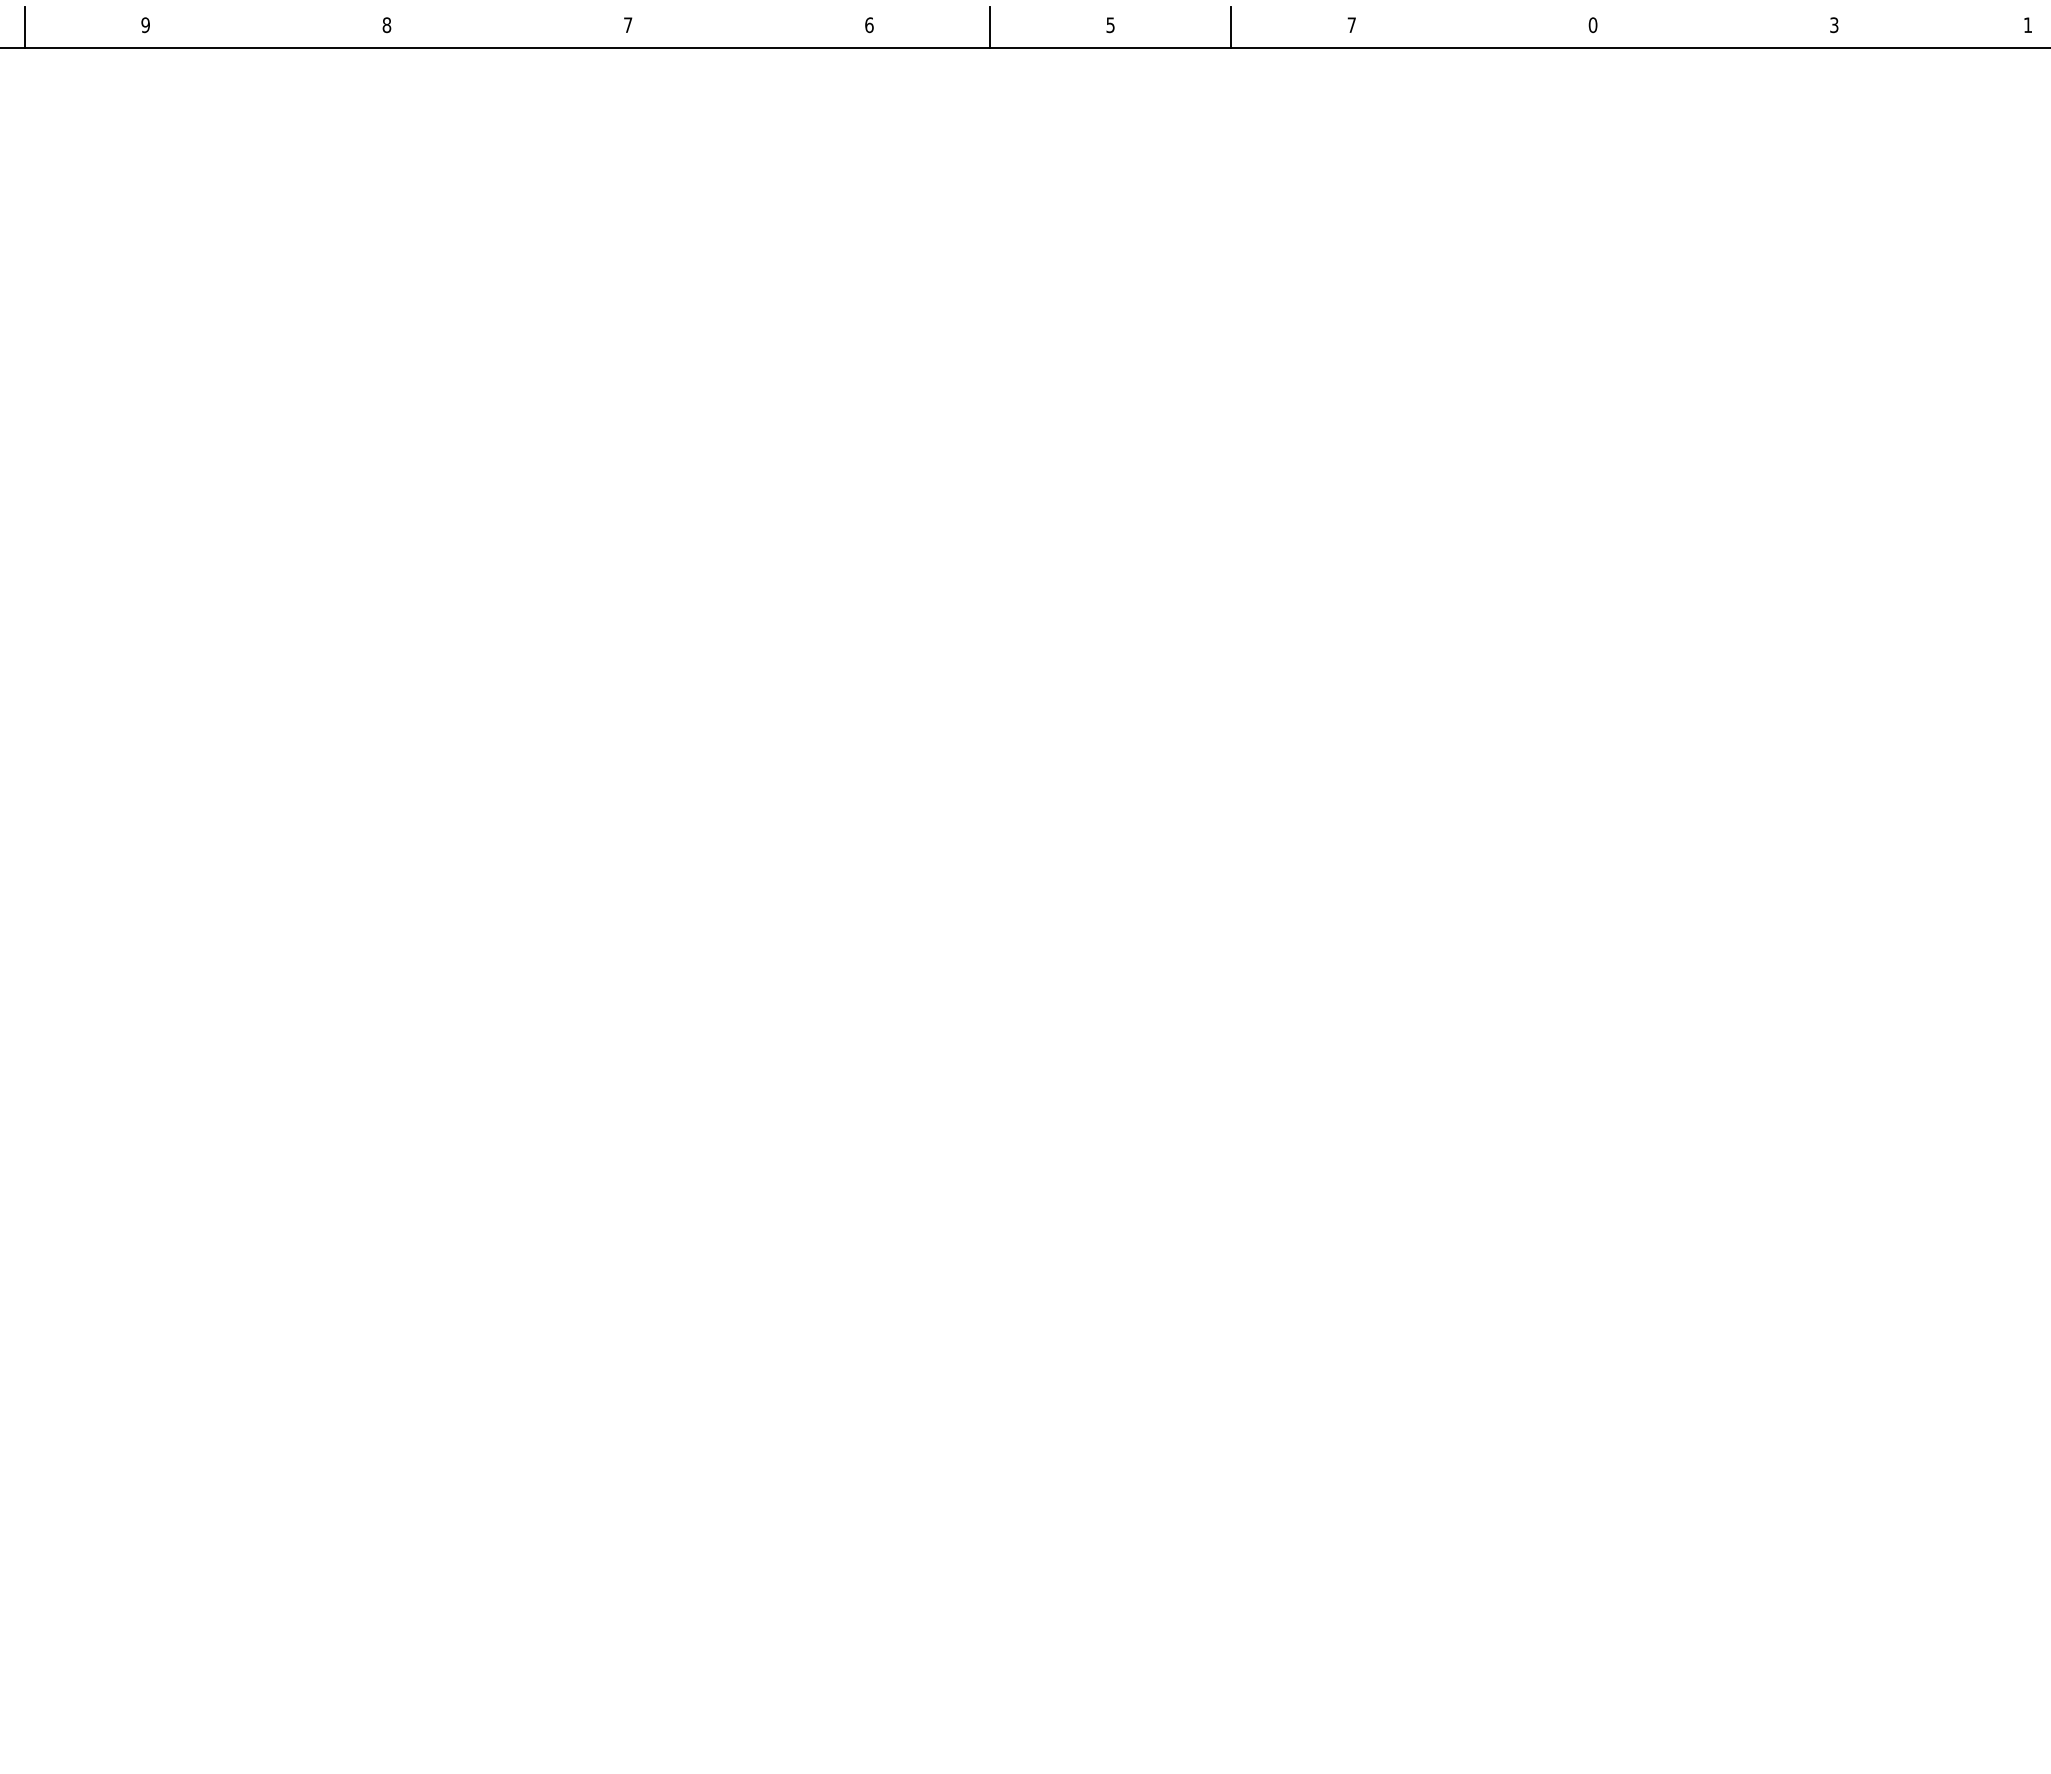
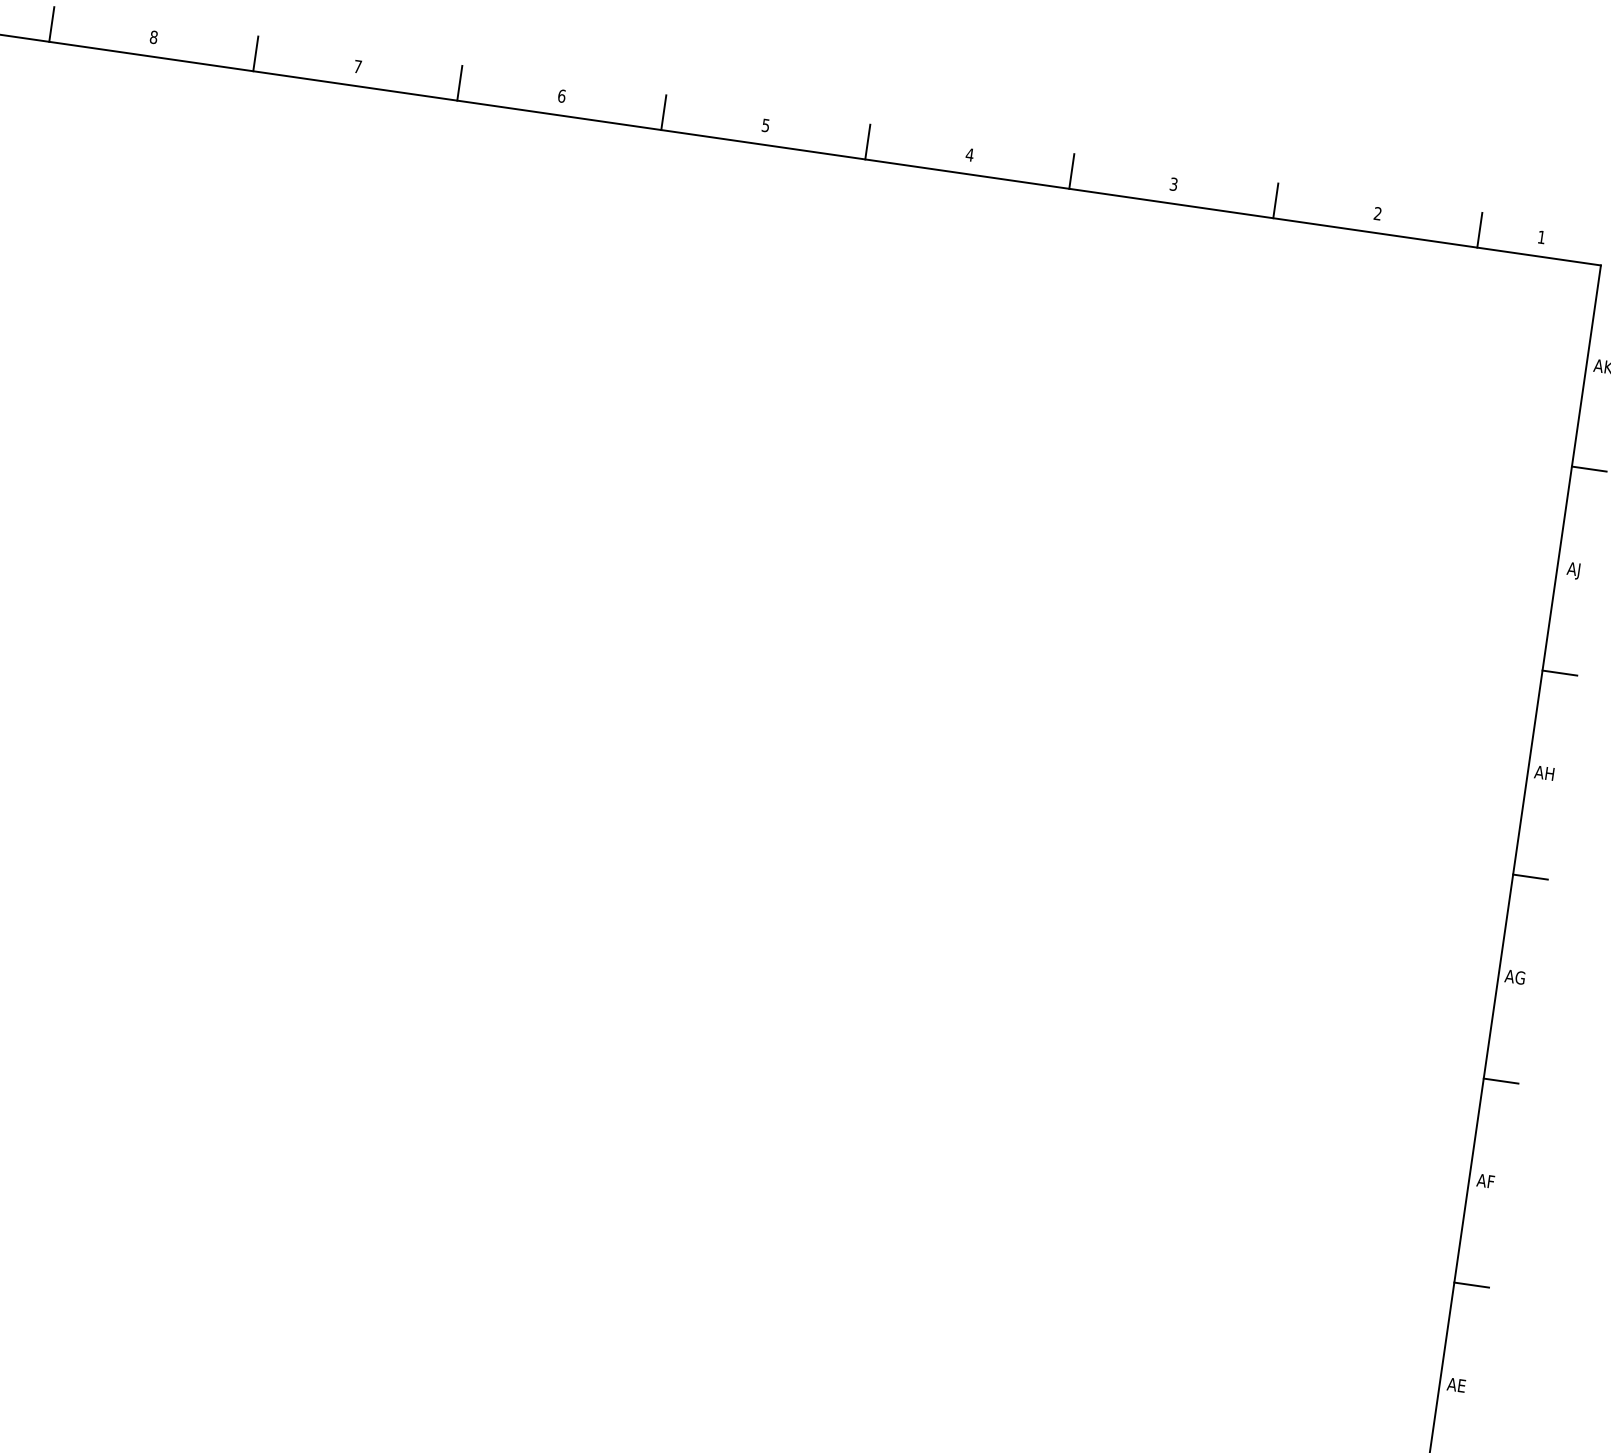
text: (1351, 24) -> (969, 154), 7 -> 4
text: (1592, 25) -> (1173, 184), 0 -> 3
text: (1834, 25) -> (1378, 214), 3 -> 2
line: (266, 26) -> (51, 23), added
line: (507, 26) -> (255, 53), added
line: (748, 26) -> (459, 82), added
line: (1472, 26) -> (1071, 170), added
line: (1713, 26) -> (1275, 200), added
line: (1955, 26) -> (1480, 229), added

